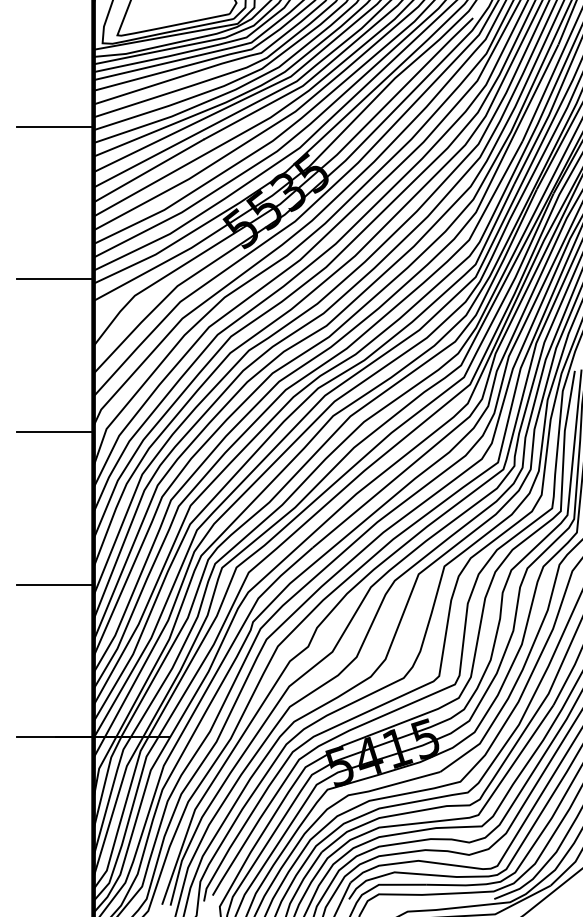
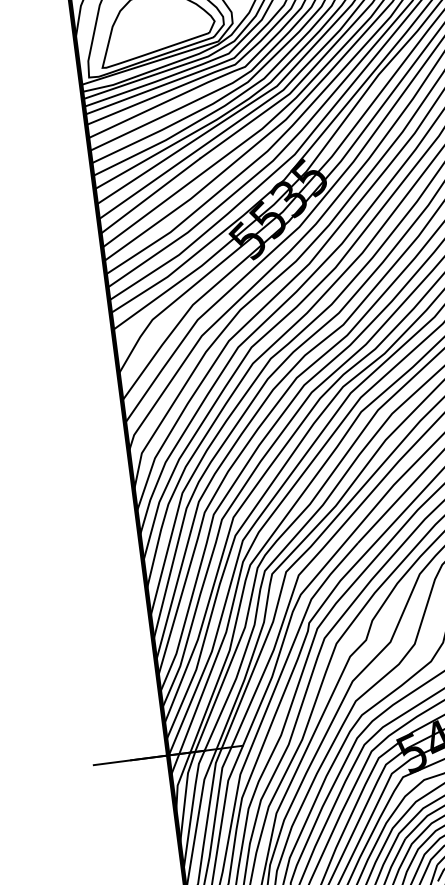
line: (55, 126) -> (53, 164), removed
line: (55, 279) -> (73, 313), removed
line: (55, 432) -> (92, 463), removed
line: (55, 584) -> (111, 611), removed

